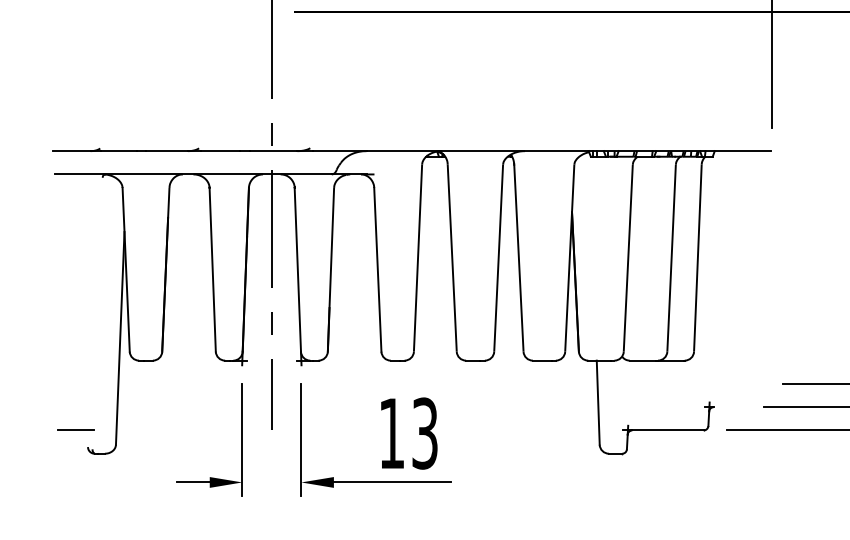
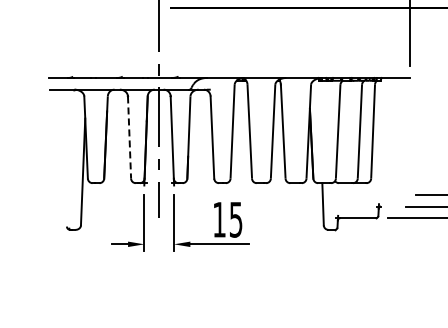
line: (212, 271) -> (129, 138), solid -> dashed
line: (75, 429) -> (60, 217), removed
text: (425, 433) -> (236, 219), 13 -> 15

